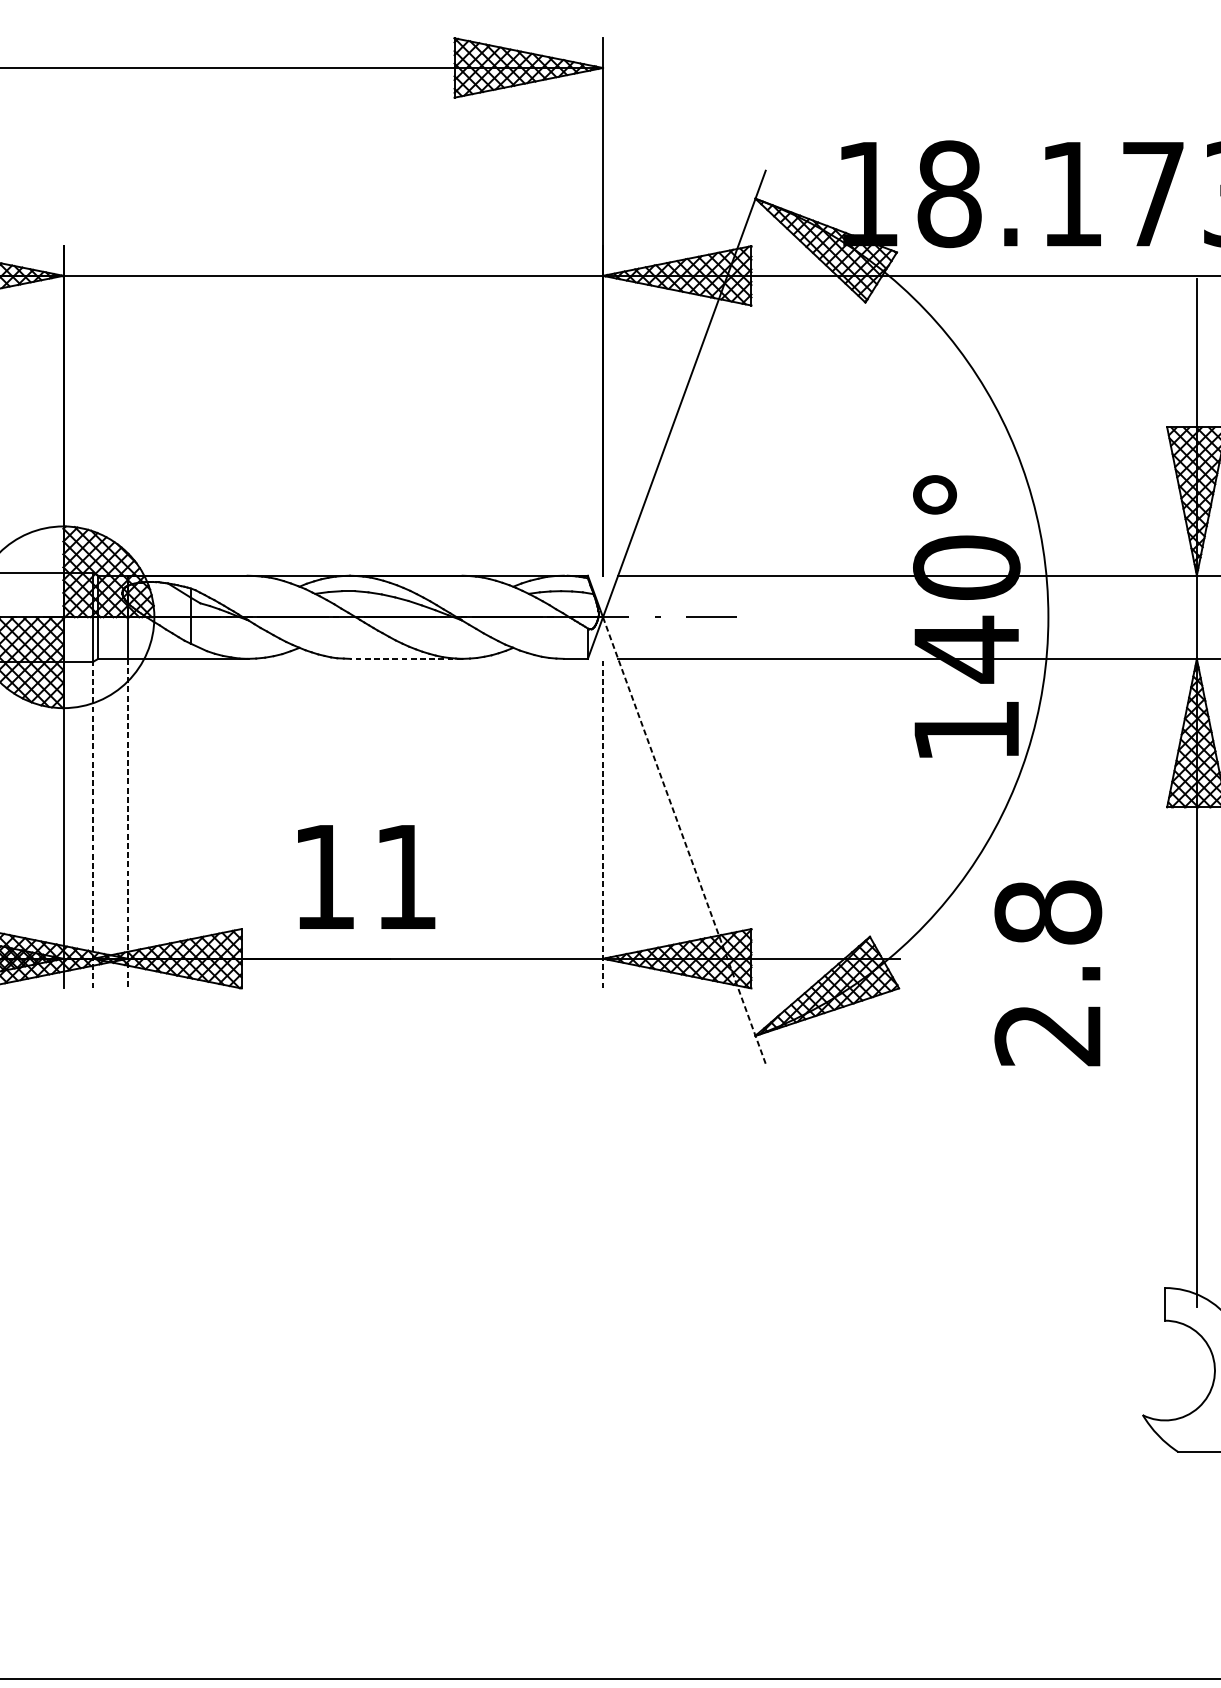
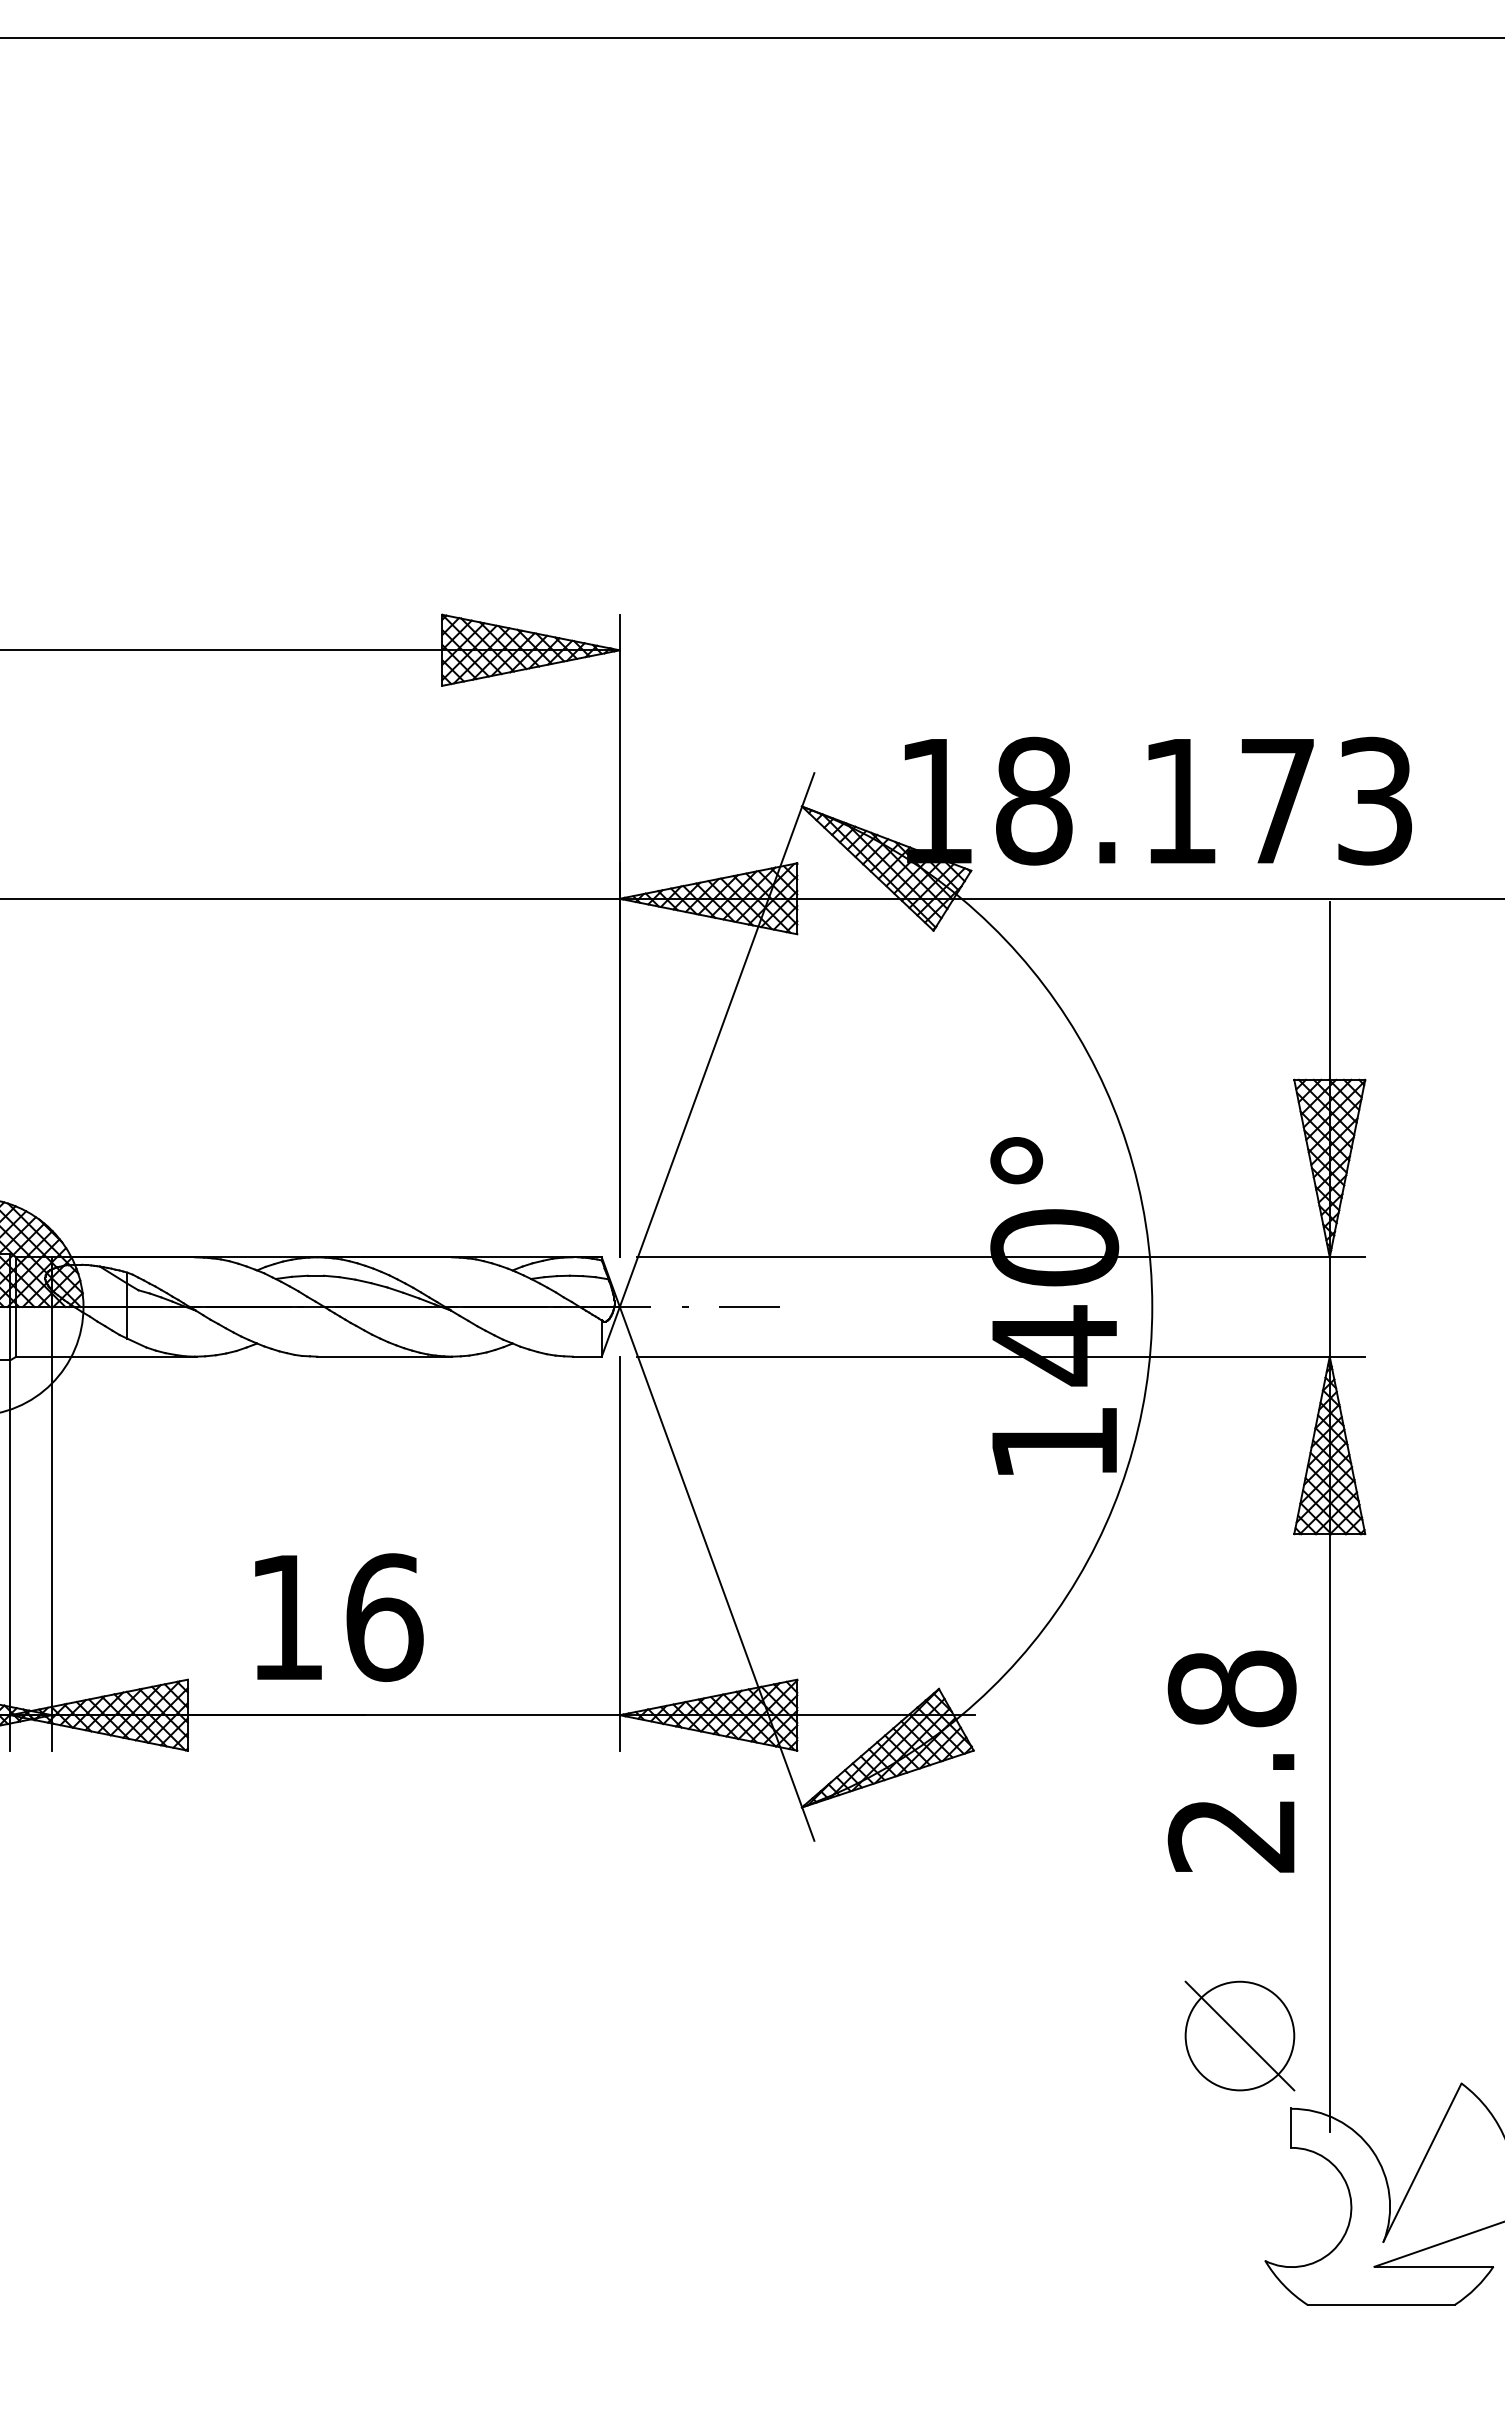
line: (406, 658) -> (384, 1356), dashed -> solid
line: (127, 823) -> (51, 1553), dashed -> solid
line: (602, 823) -> (619, 1553), dashed -> solid
line: (93, 824) -> (10, 1554), dashed -> solid
line: (684, 841) -> (717, 1574), dashed -> solid
text: (406, 877) -> (384, 1617), 11 -> 16
text: (1047, 973) -> (1231, 1761), moved
part: (1121, 1226) -> (1239, 2035), added

